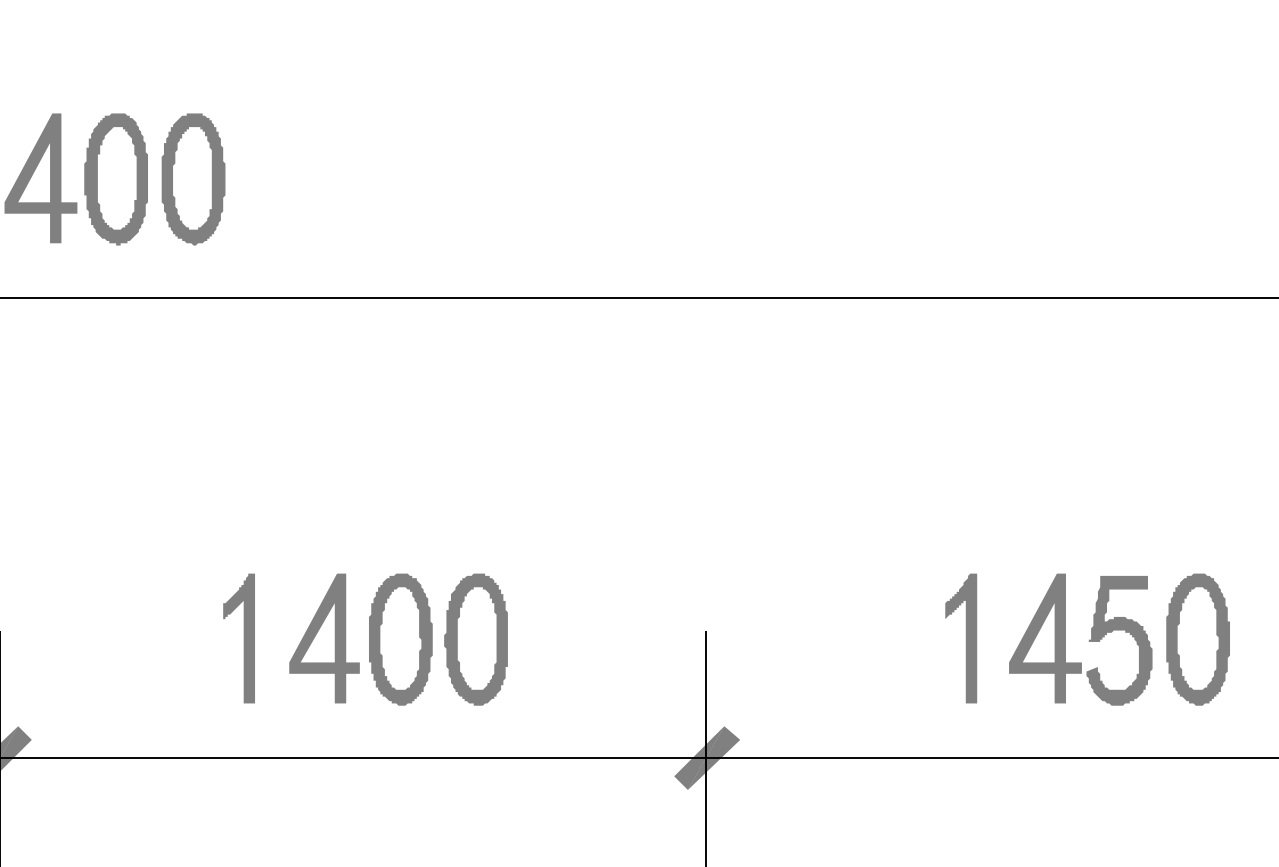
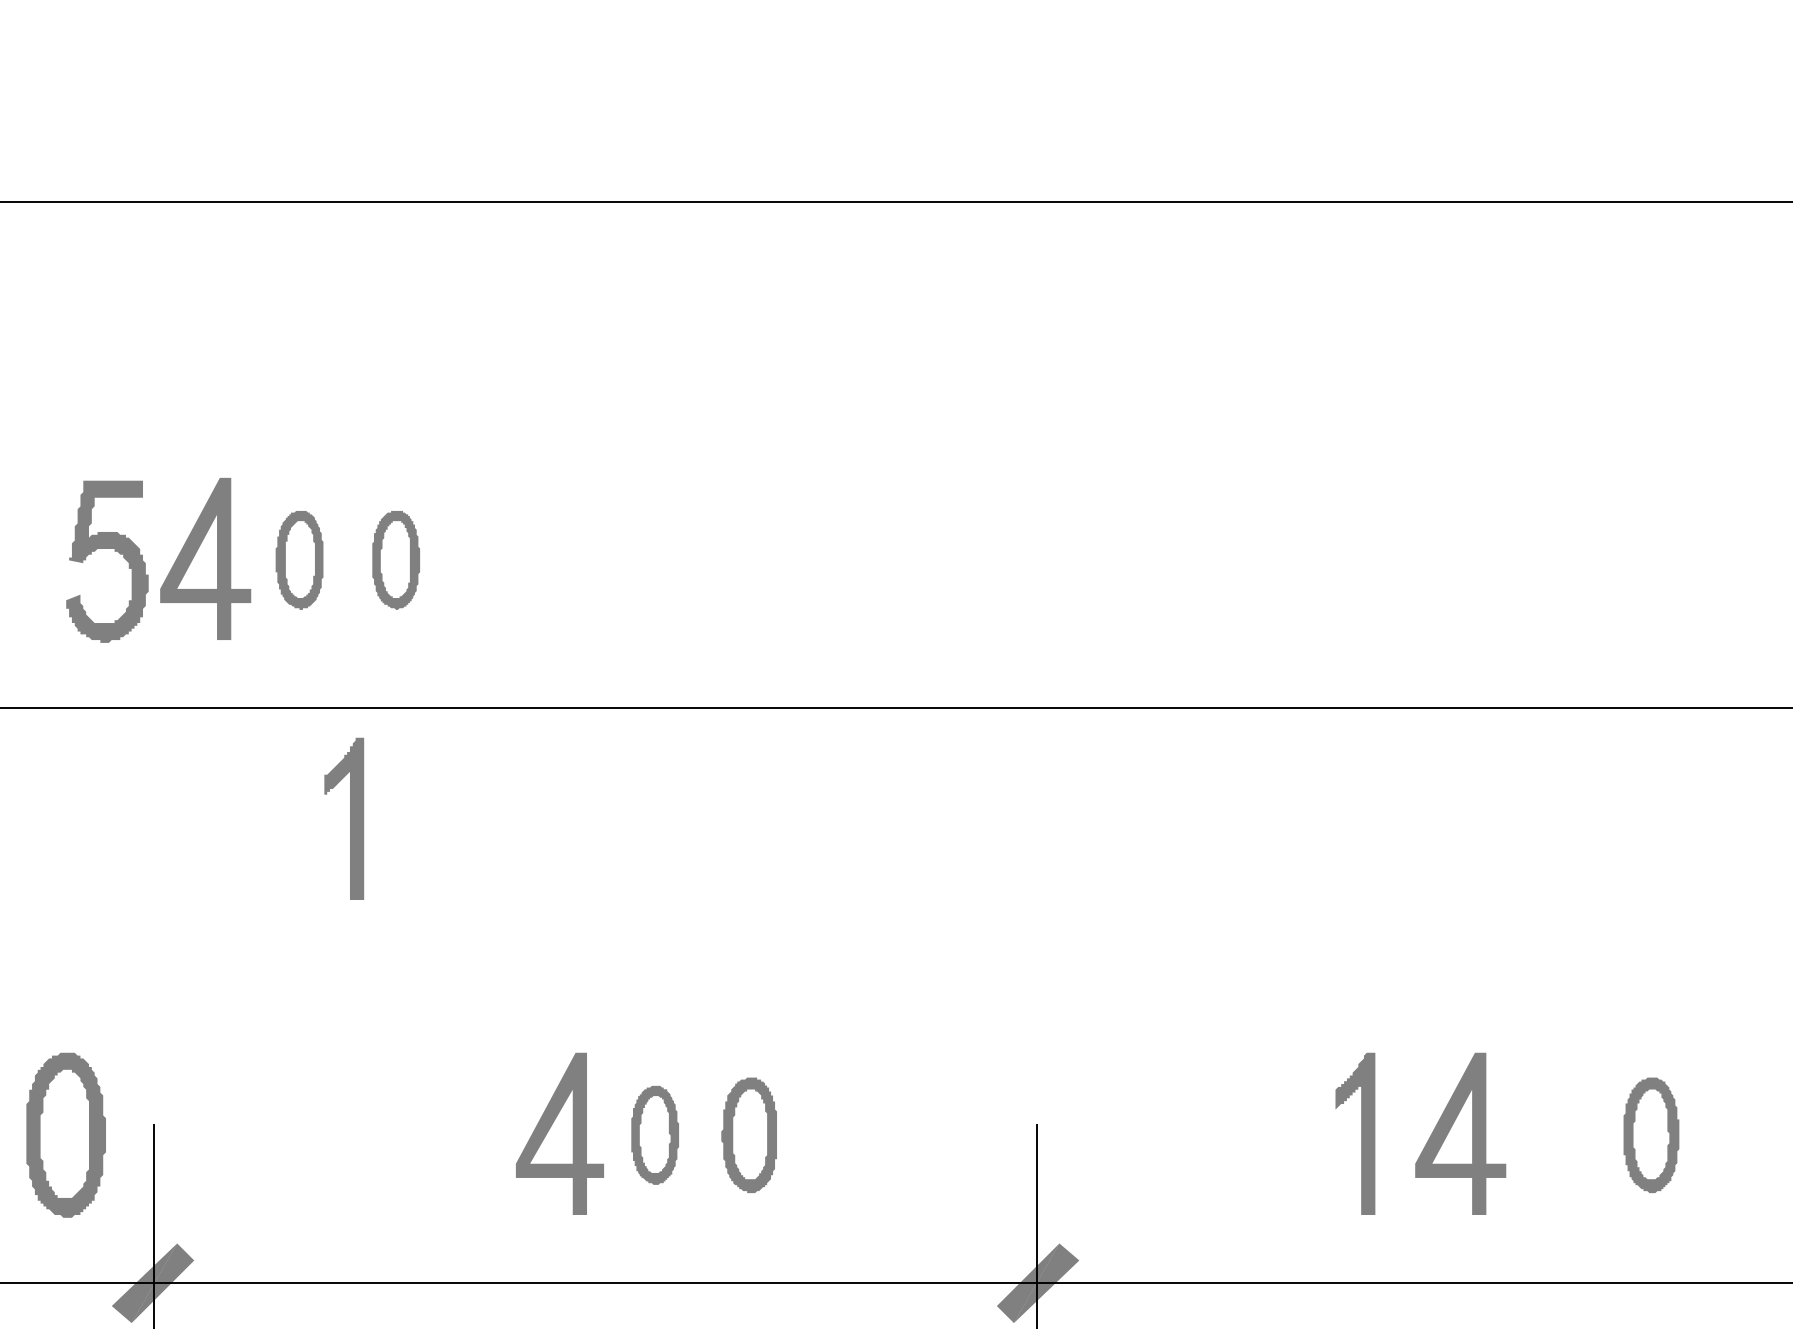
part: (116, 179) -> (299, 560), size x0.6
part: (192, 179) -> (395, 560), size x0.6
part: (244, 638) -> (350, 818), moved
part: (400, 639) -> (654, 1135), size x0.6
part: (475, 639) -> (748, 1135), size x0.7
part: (1198, 639) -> (1651, 1135), size x0.7
fill: (1118, 640) -> (1552, 1136), removed

